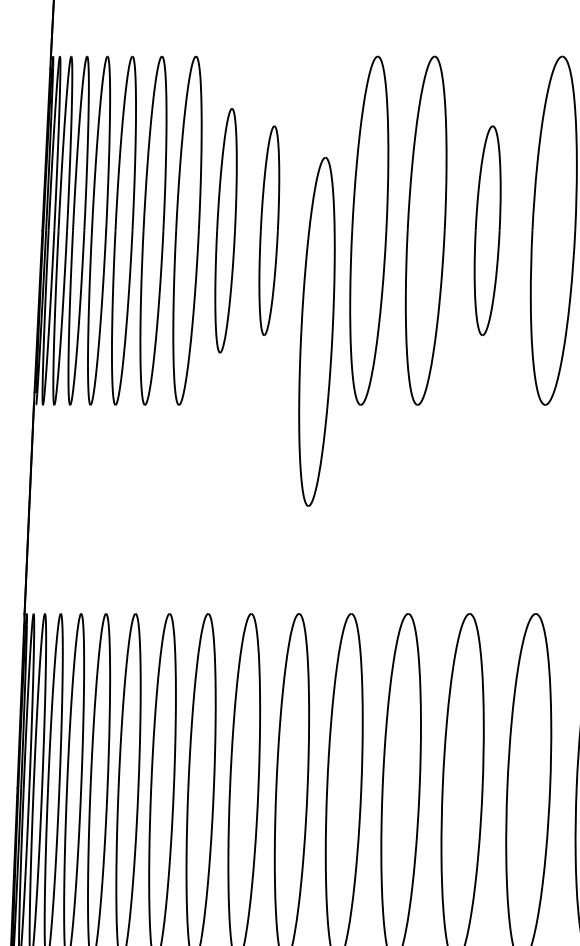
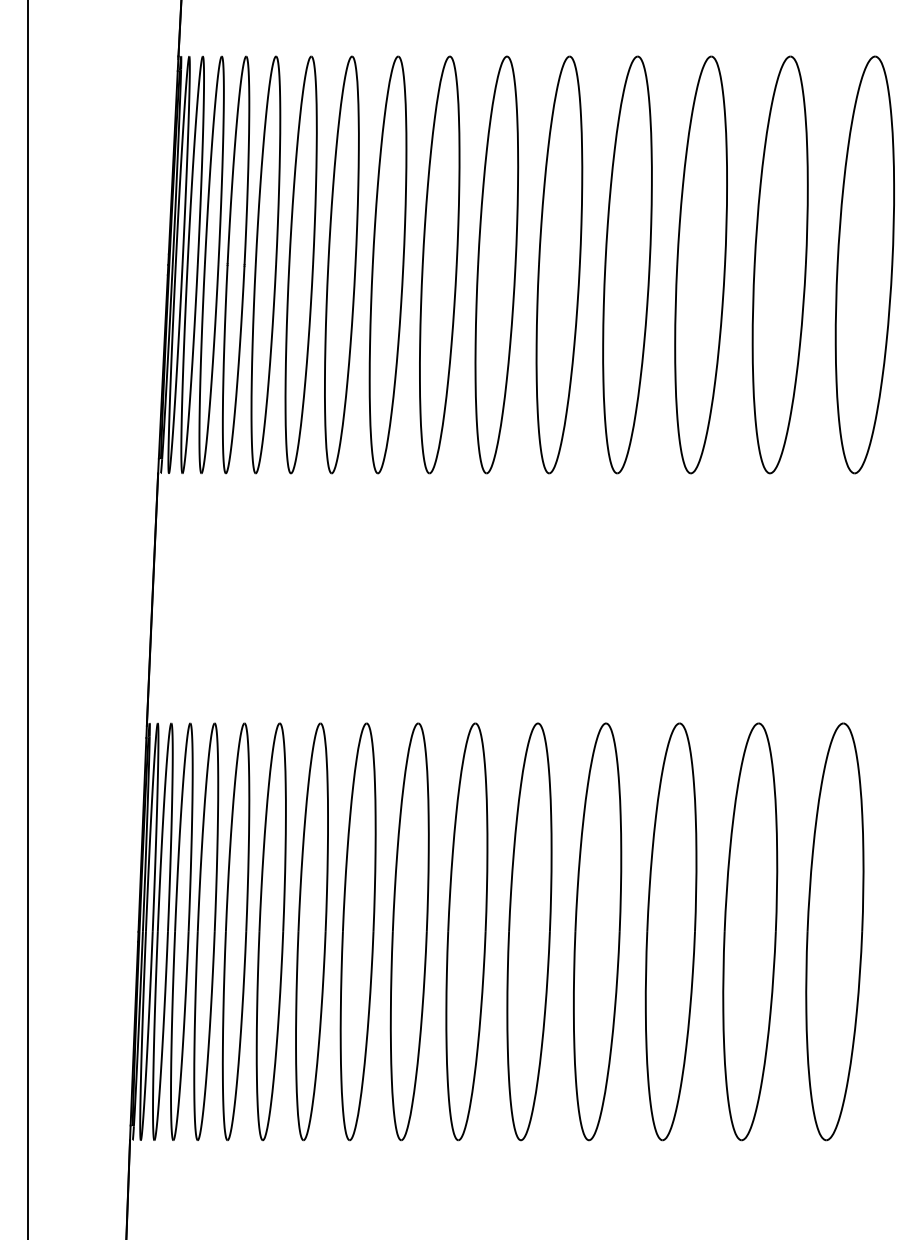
part: (225, 230) -> (387, 264), size x1.43
part: (269, 230) -> (439, 264), size x1.67
part: (487, 230) -> (700, 264), size x1.67
part: (316, 331) -> (496, 264), moved

